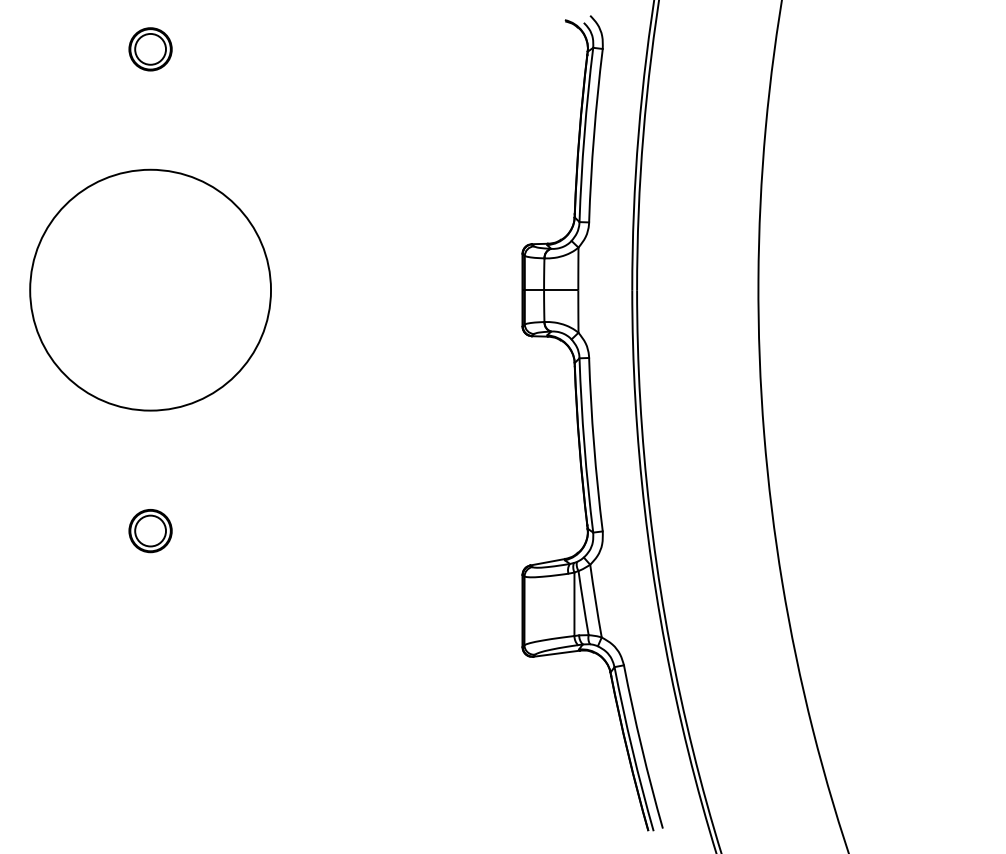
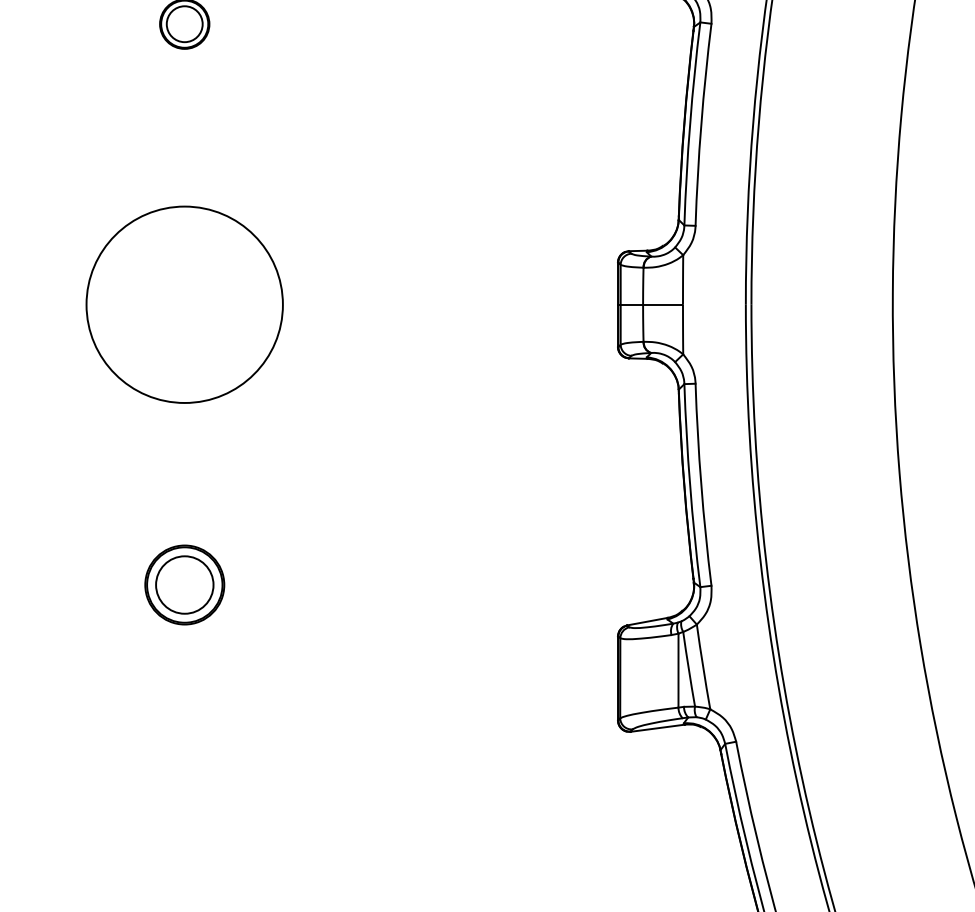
circle: (150, 289) -> (184, 303), size x0.7
part: (150, 531) -> (184, 585), size x1.6

